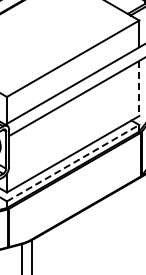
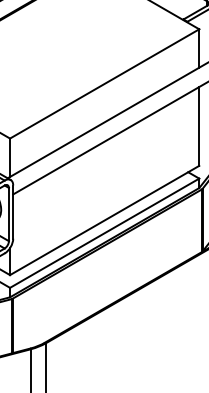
line: (139, 88) -> (199, 126), dashed -> solid
line: (73, 162) -> (105, 232), dashed -> solid

